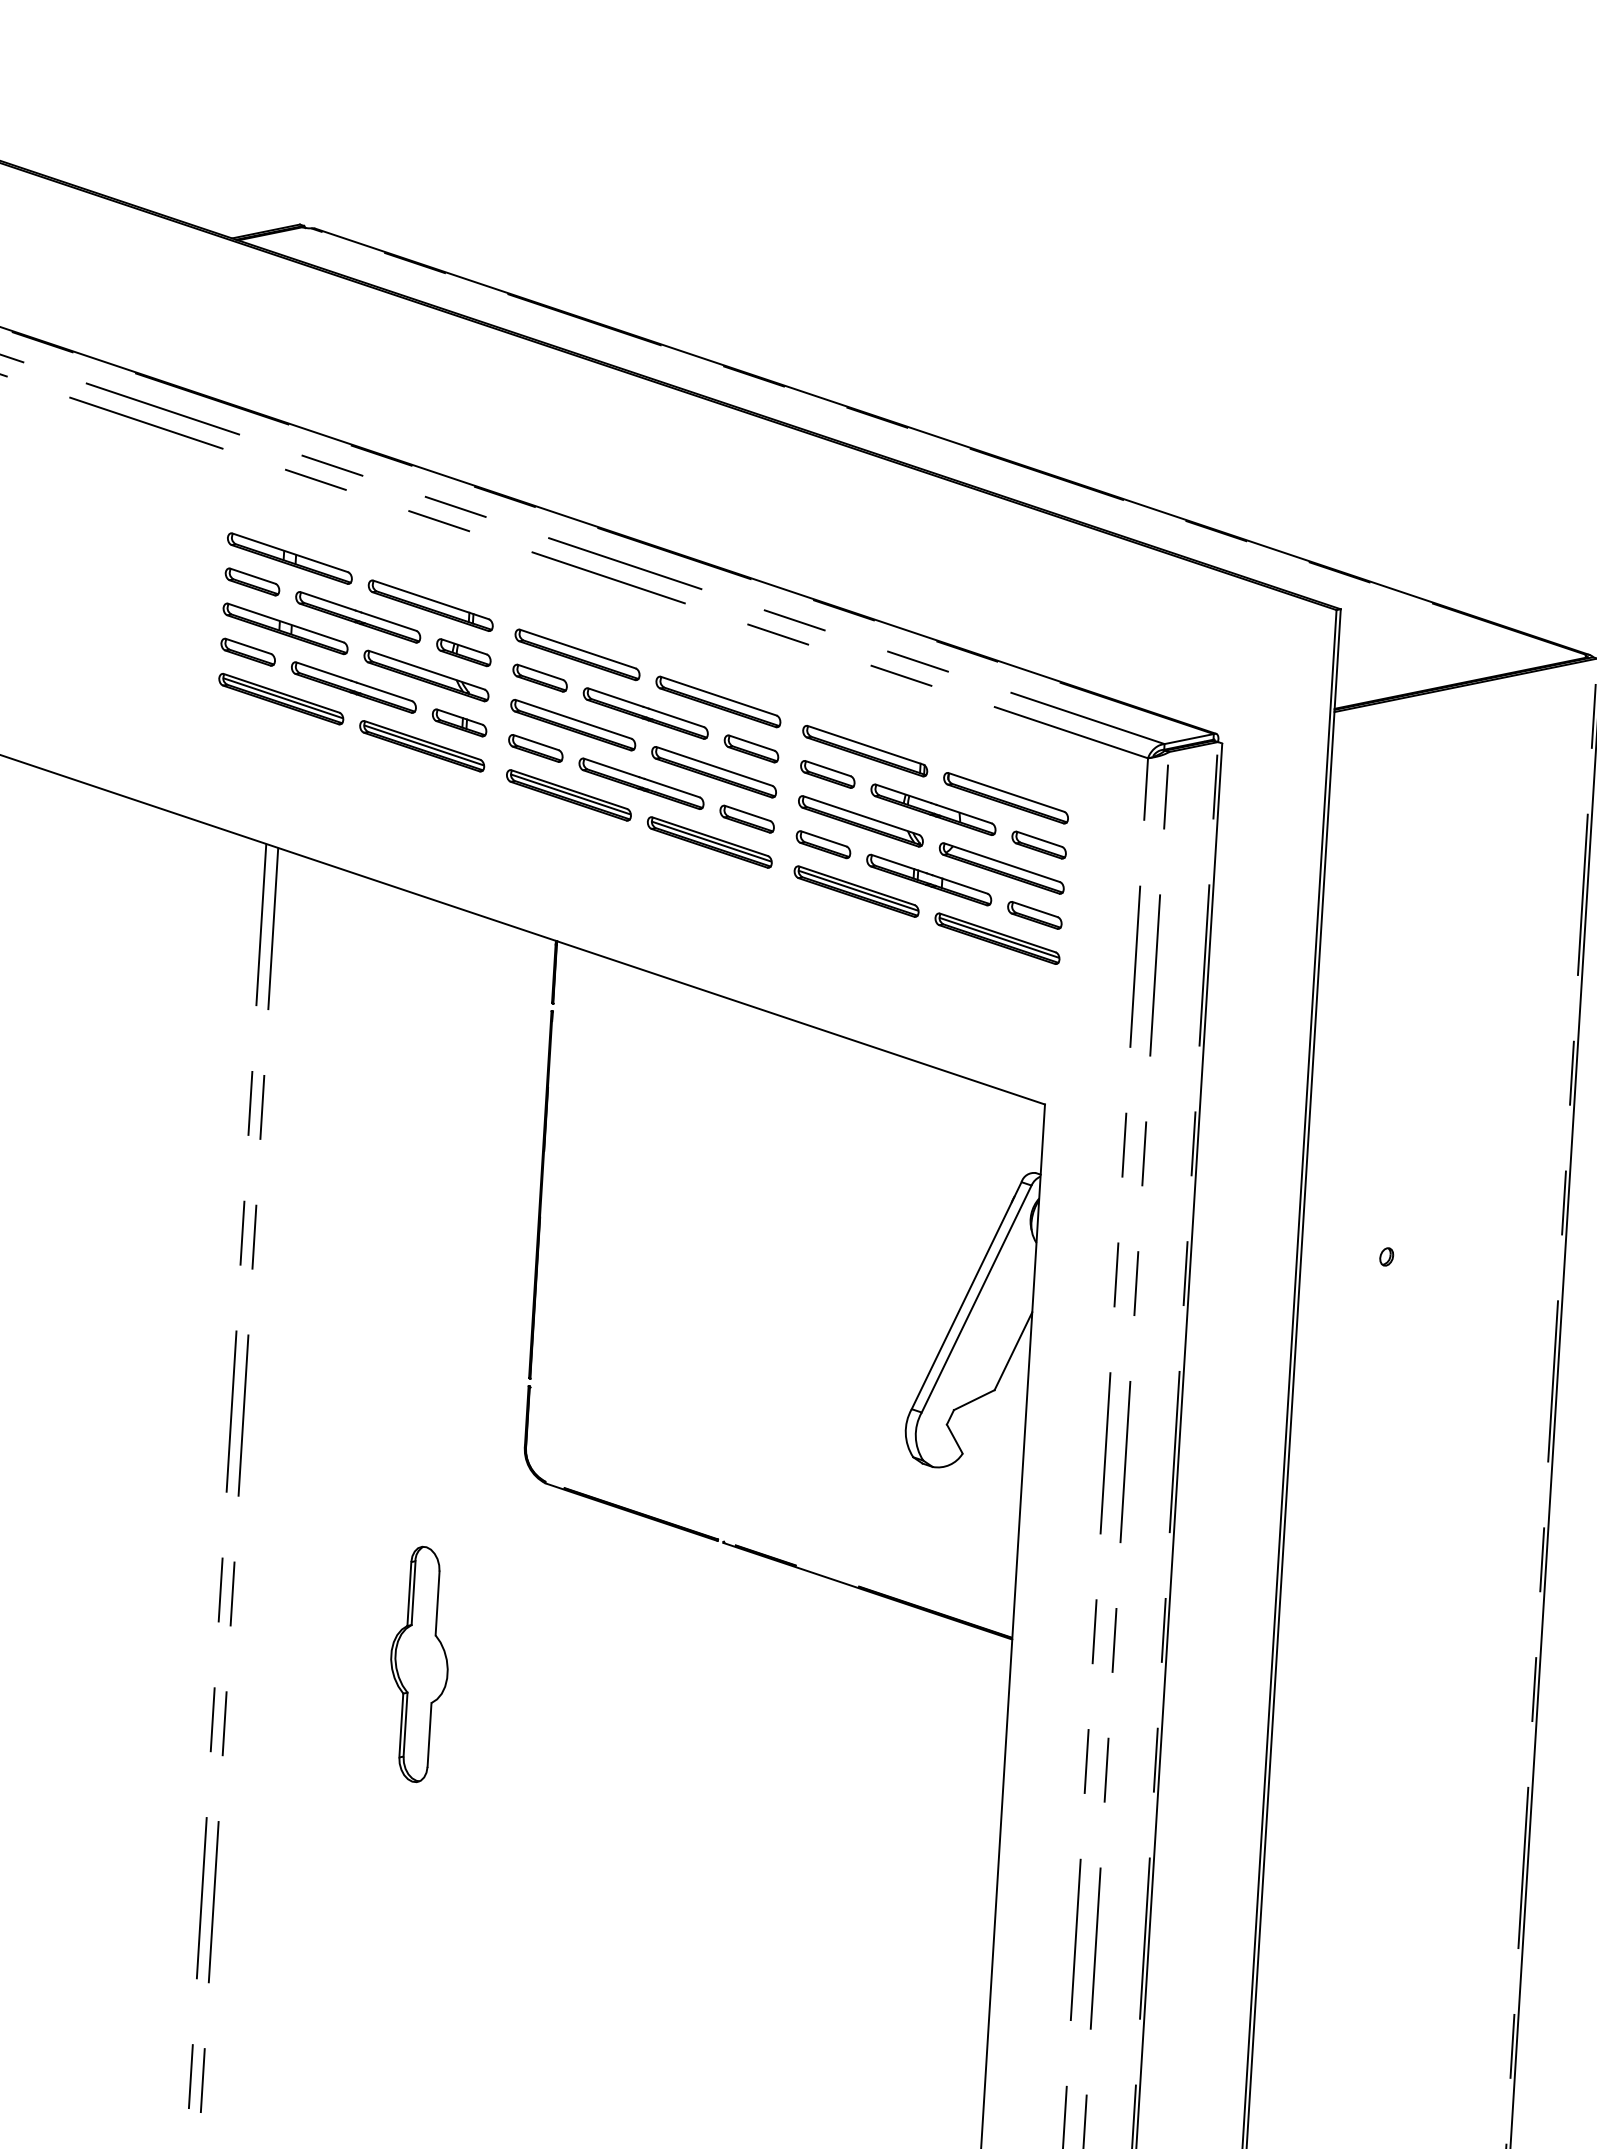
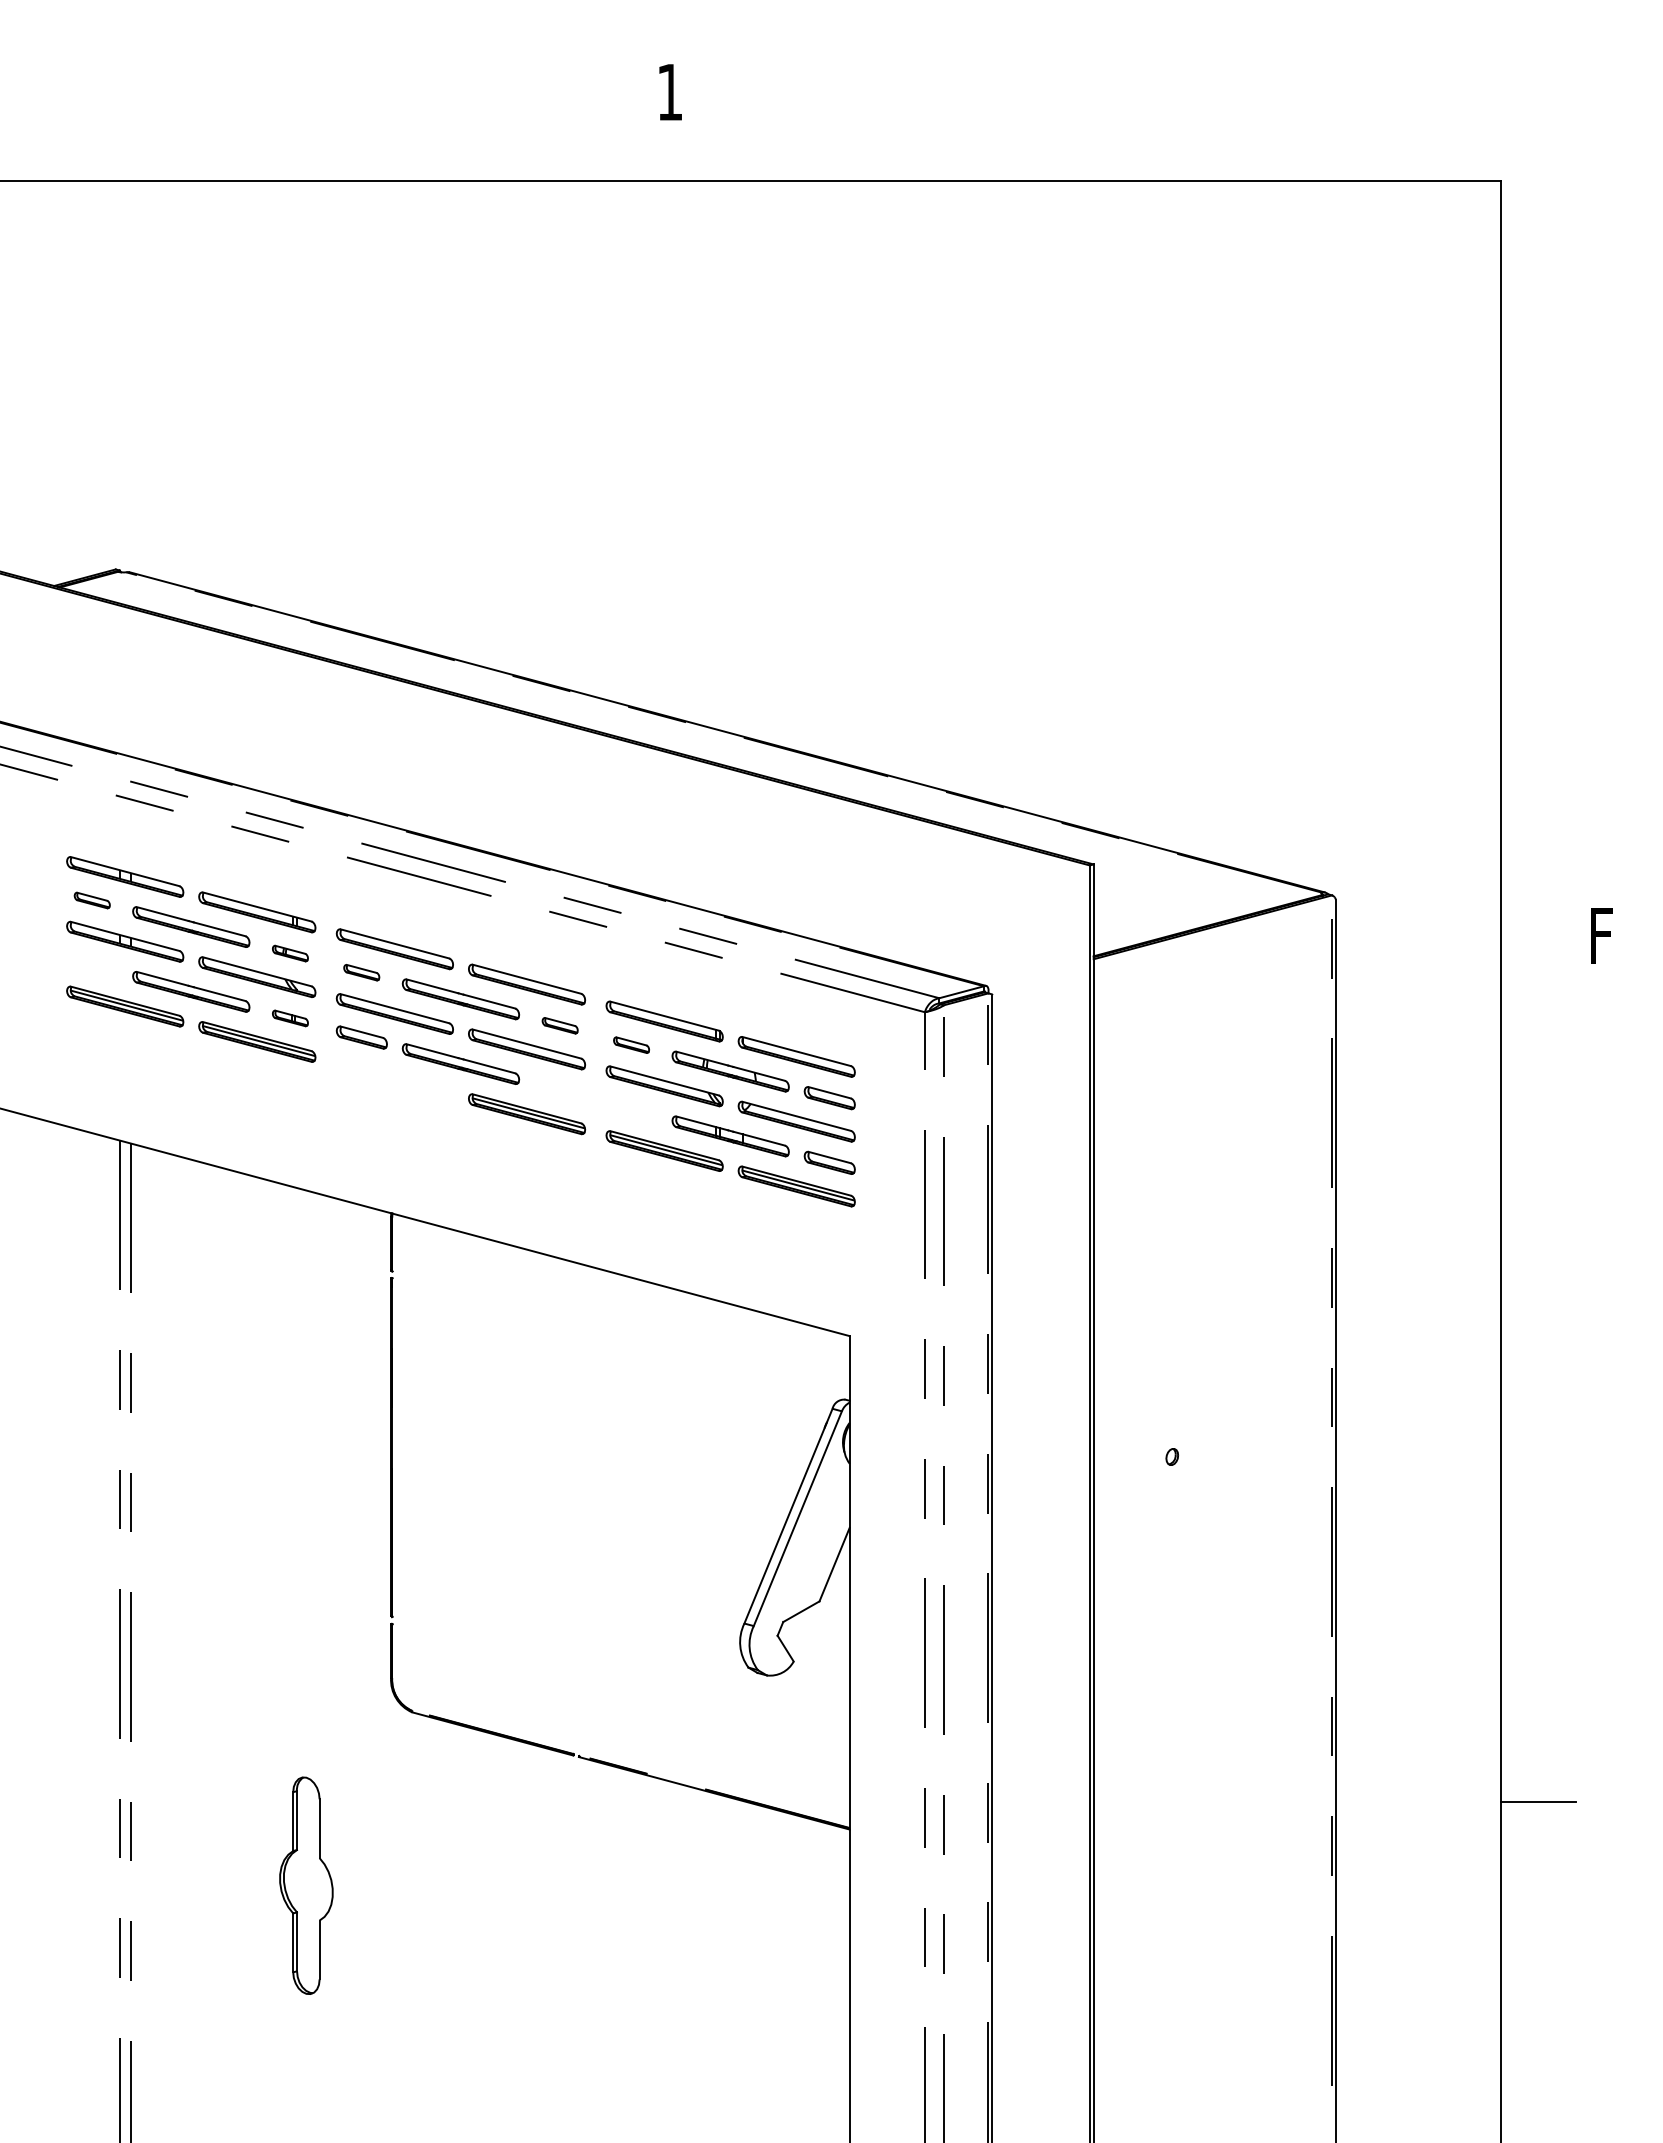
part: (252, 581) -> (92, 900), size x0.7
part: (248, 652) -> (92, 965), removed
part: (464, 652) -> (290, 953), size x0.7
part: (539, 677) -> (361, 972), size x0.7
part: (459, 723) -> (290, 1018), size x0.7
part: (751, 748) -> (560, 1025), size x0.7
part: (827, 774) -> (631, 1045), size x0.7
part: (568, 794) -> (394, 1078), removed
part: (747, 819) -> (560, 1090), removed
part: (823, 844) -> (631, 1109), removed

